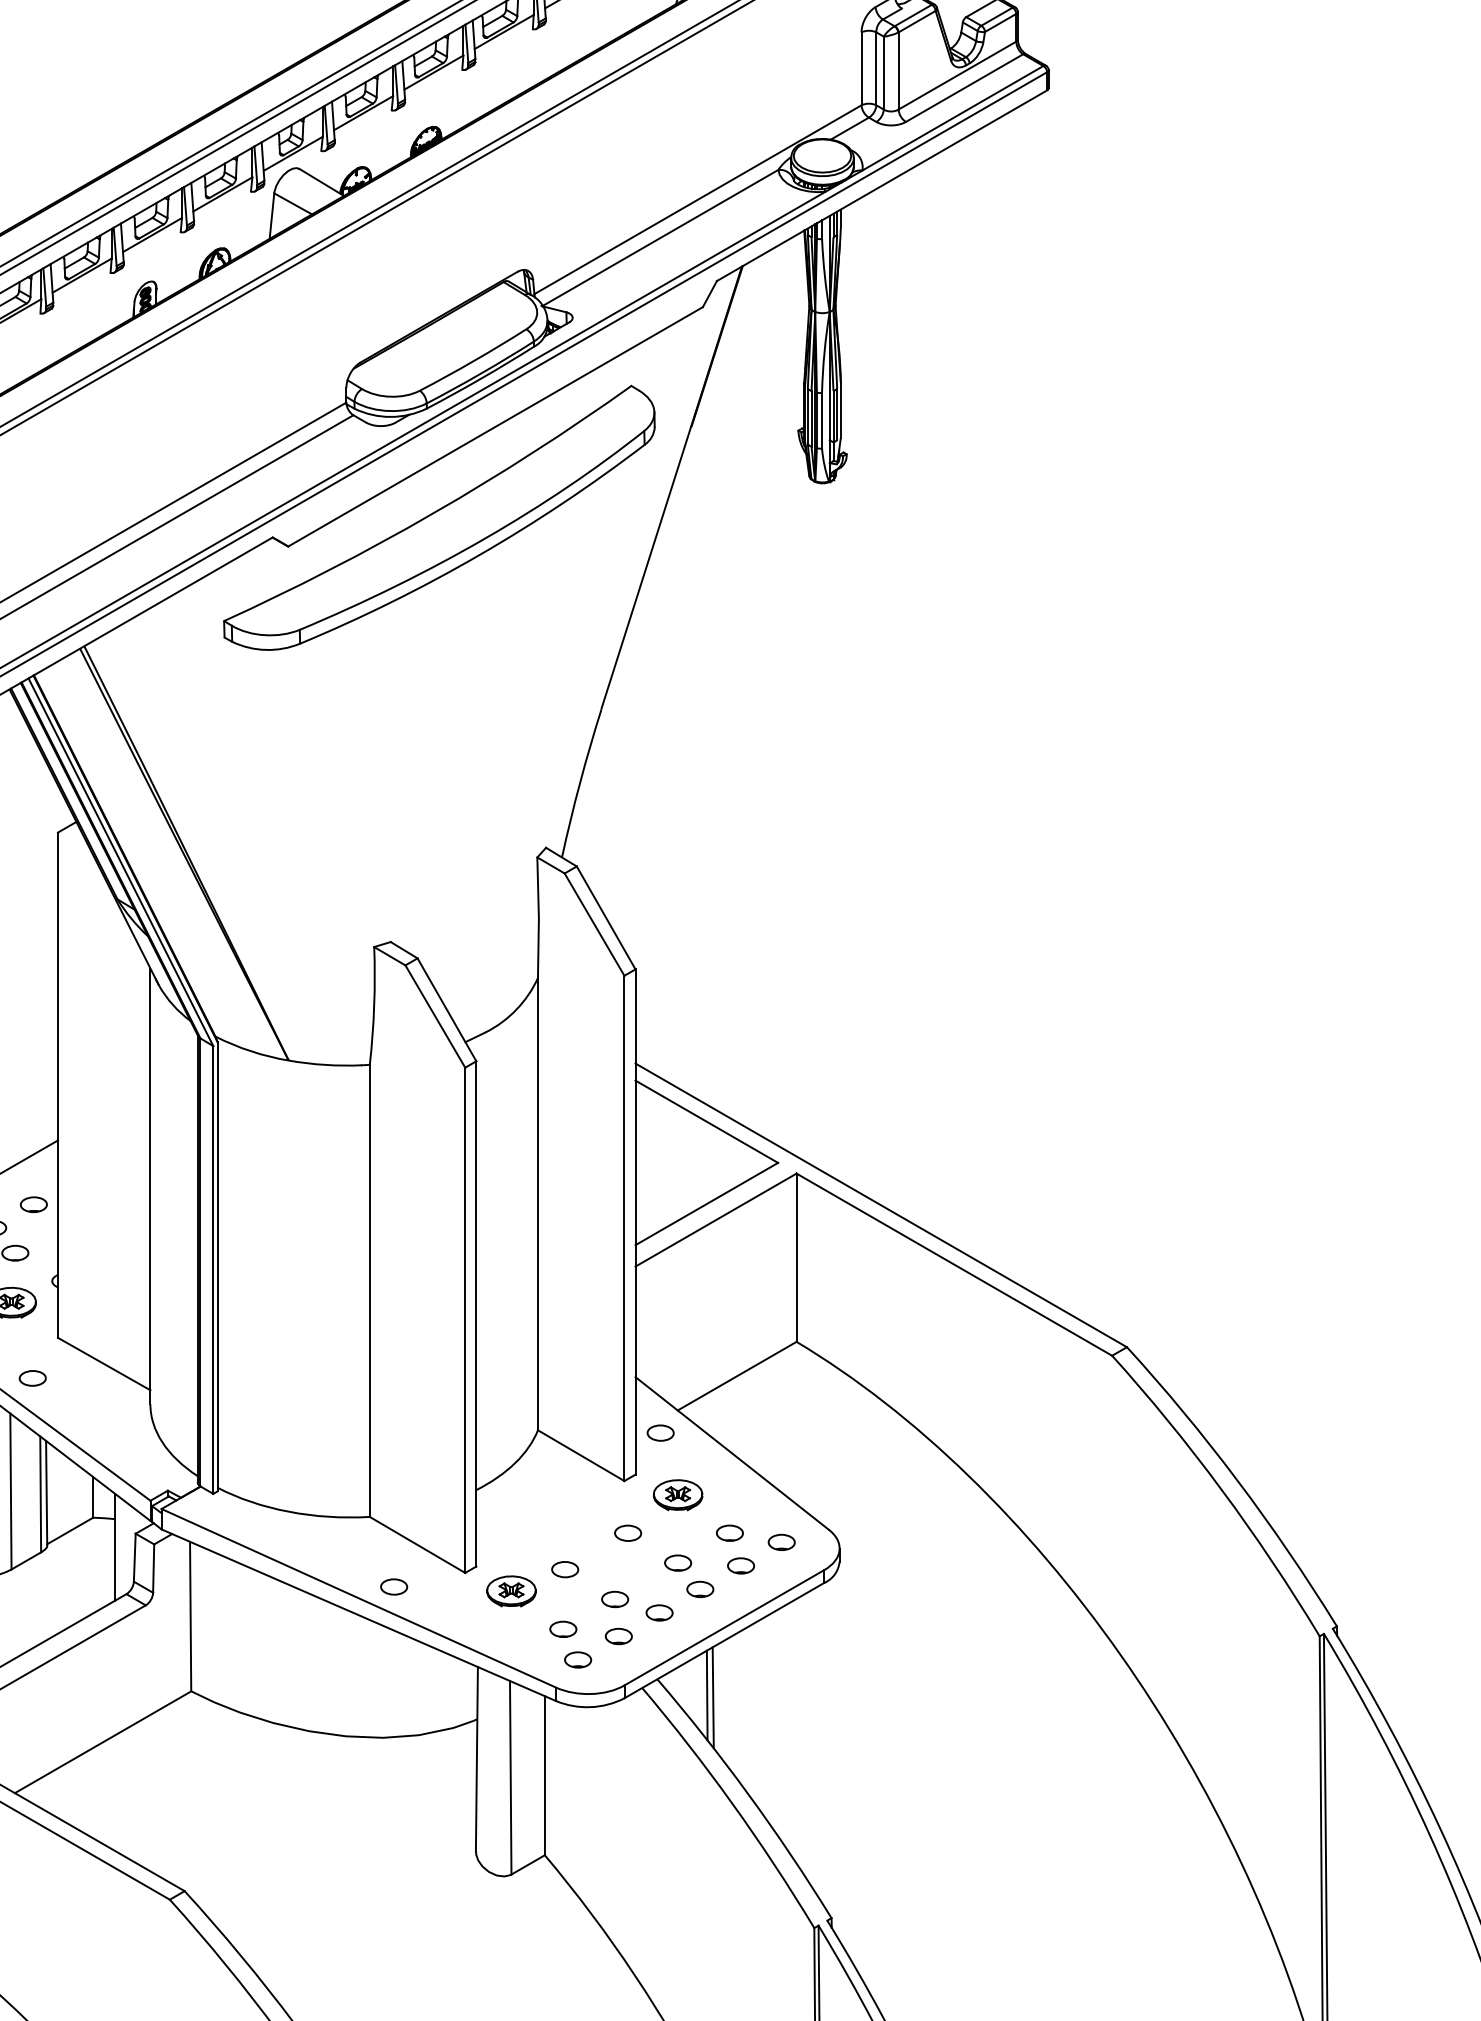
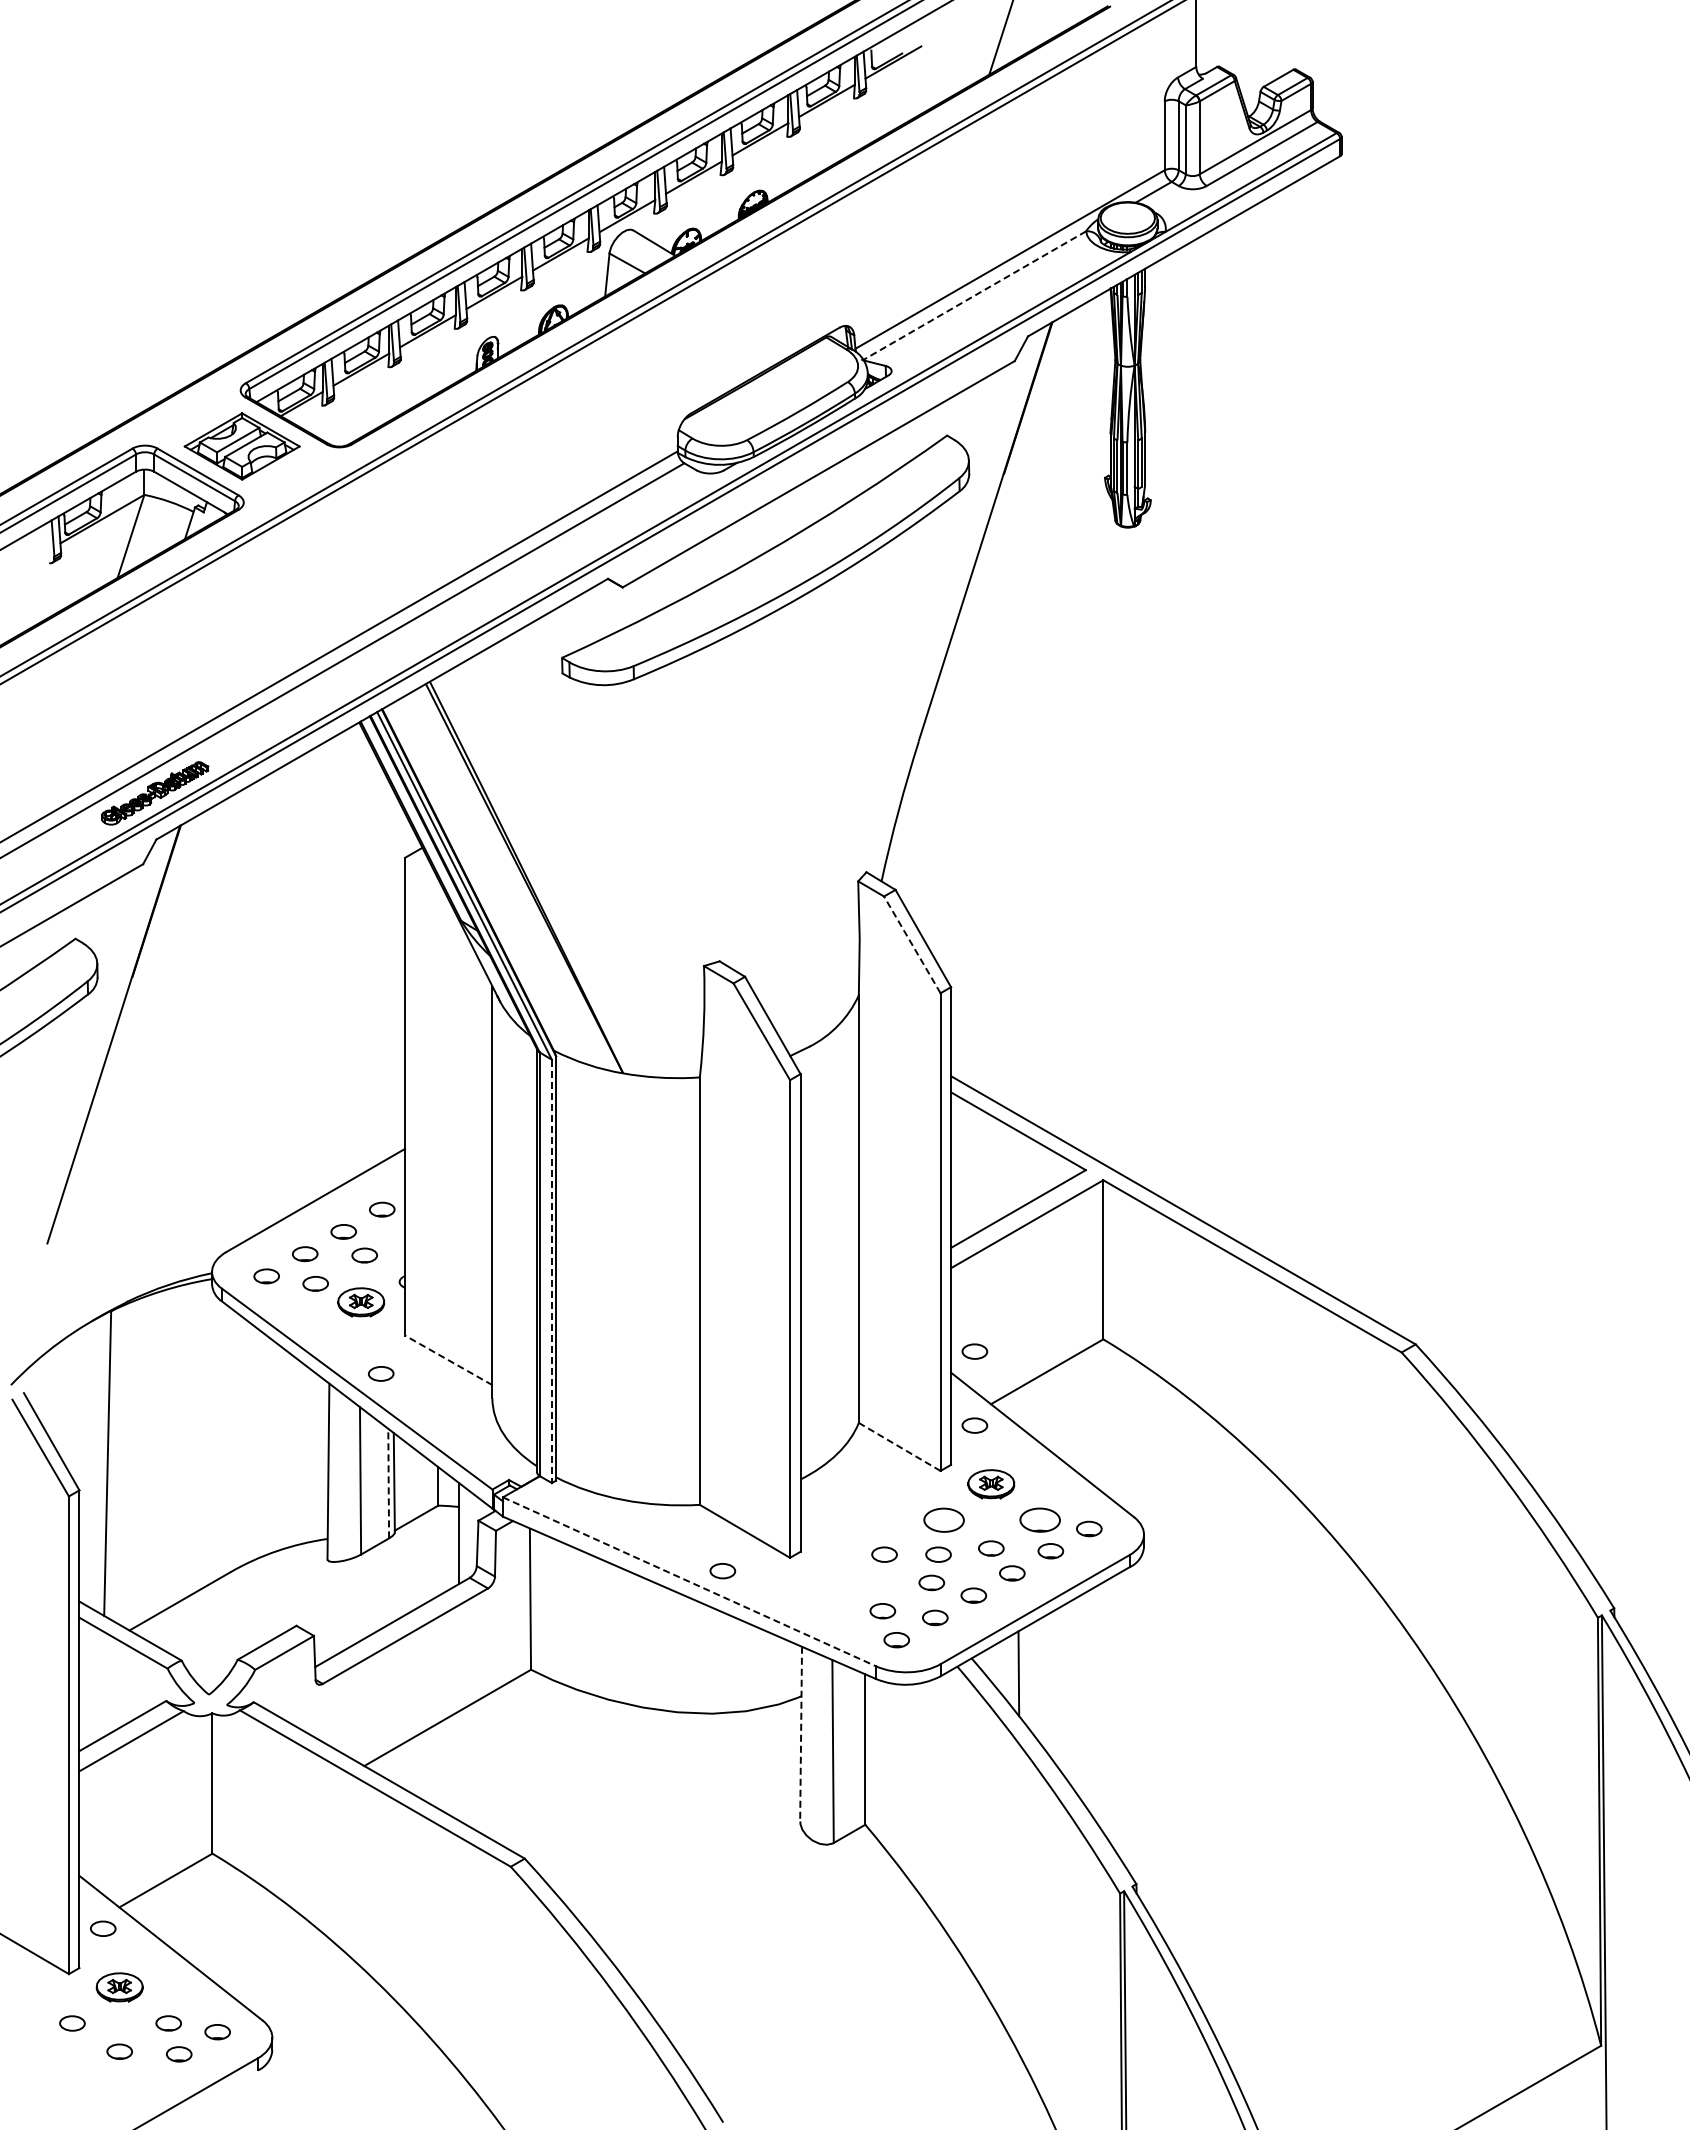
line: (660, 237) -> (974, 295), solid -> dashed
line: (594, 924) -> (912, 944), solid -> dashed
line: (212, 1270) -> (551, 1271), solid -> dashed
part: (660, 1354) -> (974, 1351), added
line: (103, 1364) -> (448, 1360), solid -> dashed
line: (580, 1455) -> (899, 1446), solid -> dashed
line: (40, 1494) -> (388, 1483), solid -> dashed
part: (627, 1533) -> (943, 1520), size x1.6
part: (730, 1533) -> (1040, 1520), size x1.6
part: (622, 1569) -> (938, 1554), added
part: (511, 1591) -> (833, 1575), removed
line: (358, 1597) -> (689, 1581), solid -> dashed
line: (713, 1697) -> (1024, 1675), removed
line: (477, 1759) -> (801, 1734), solid -> dashed

